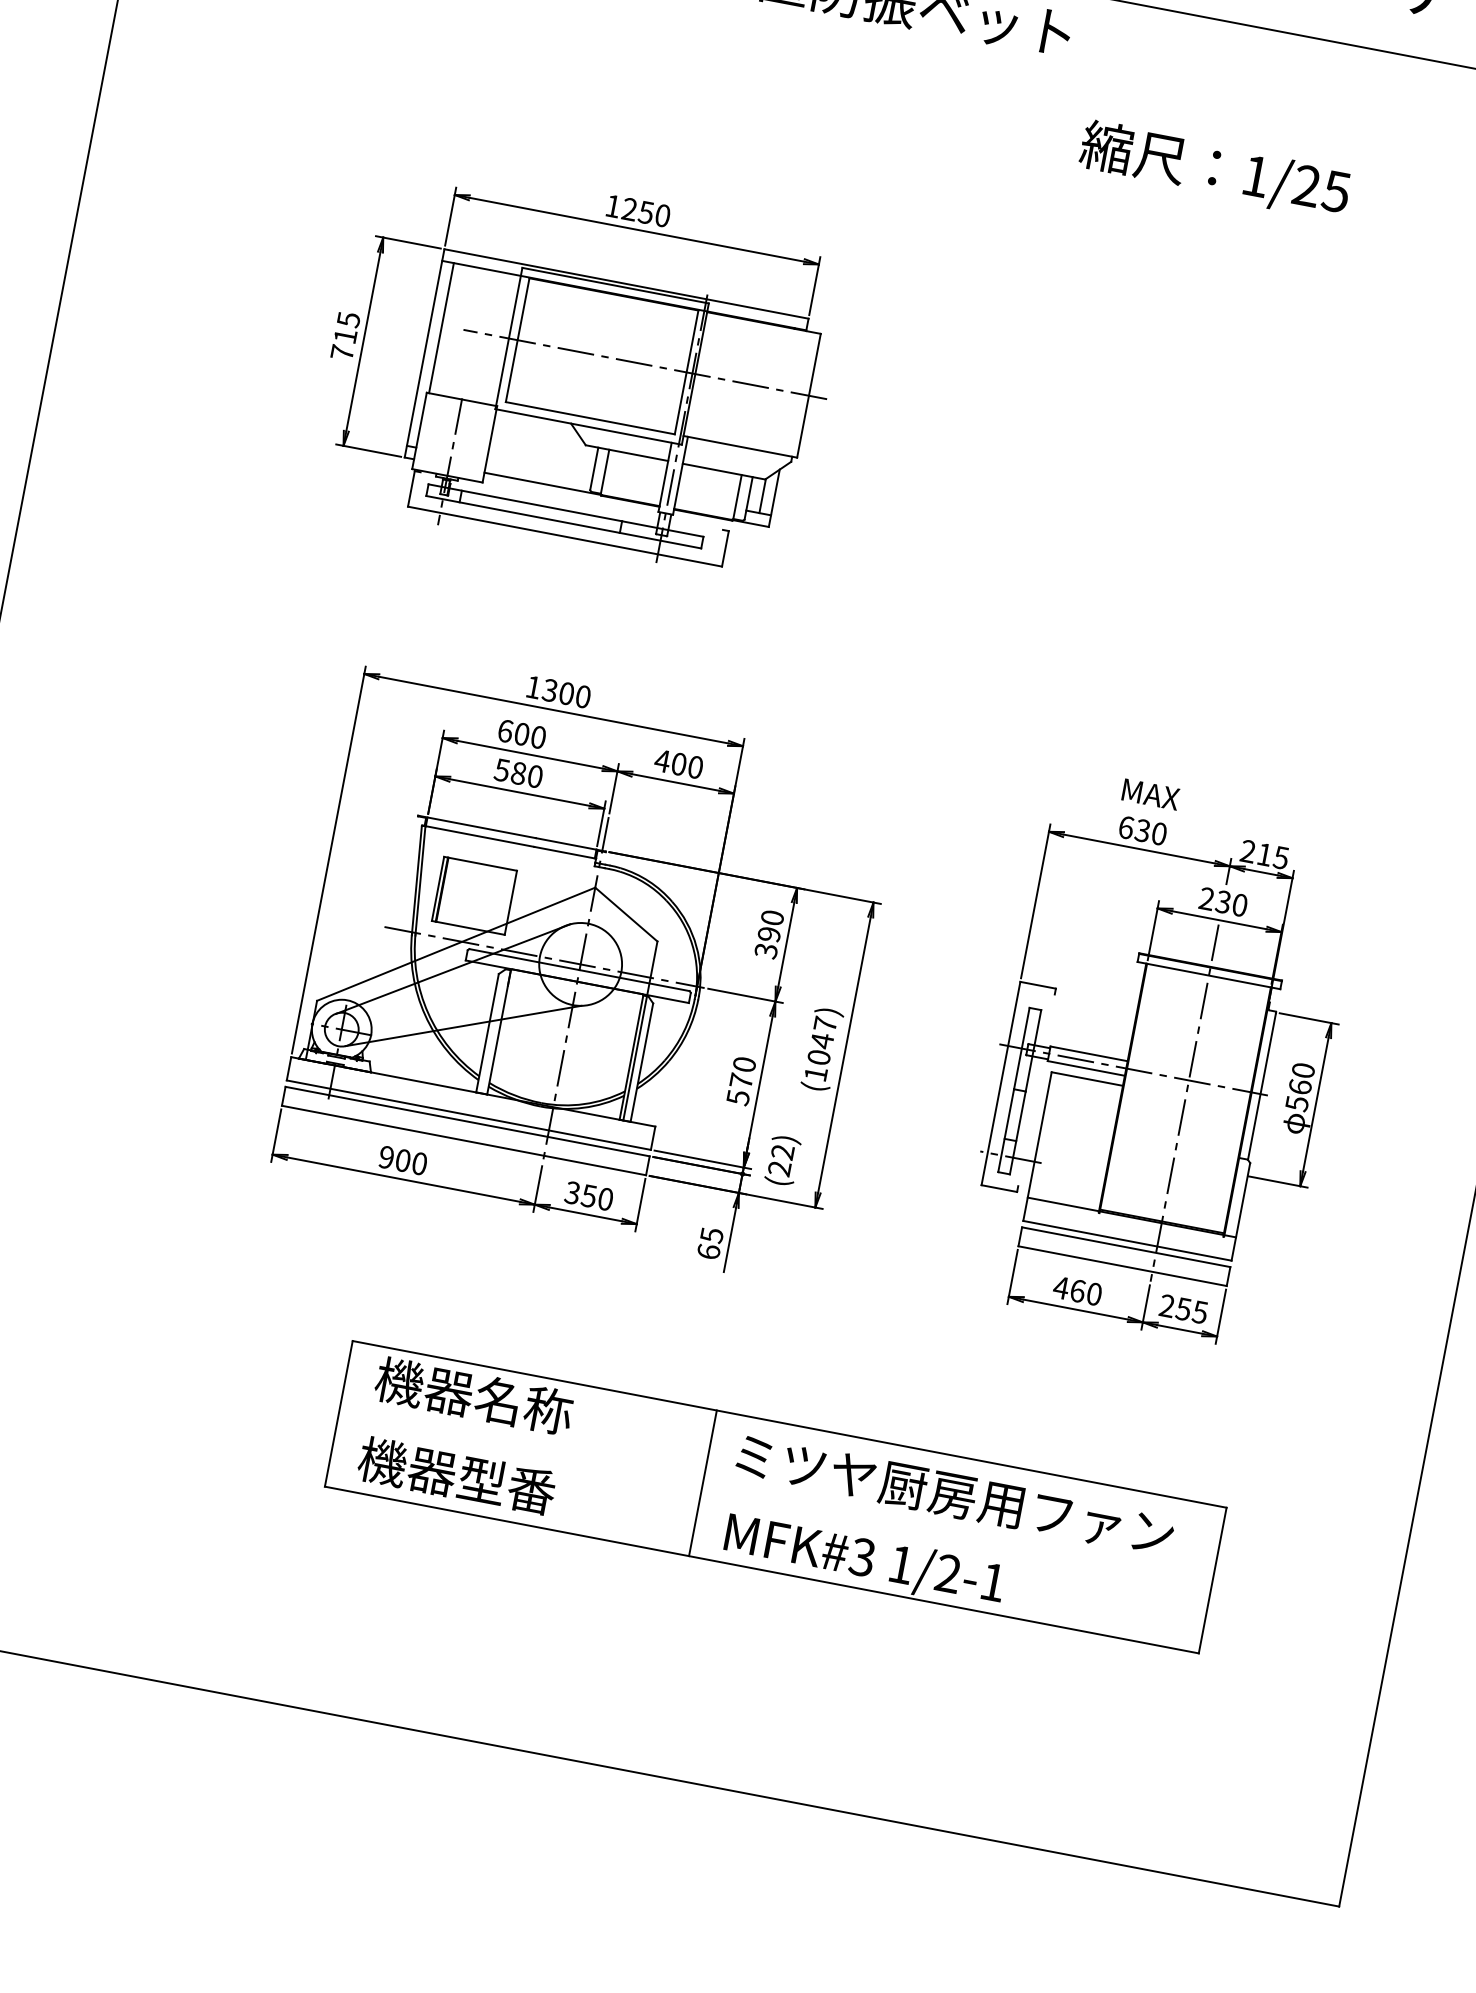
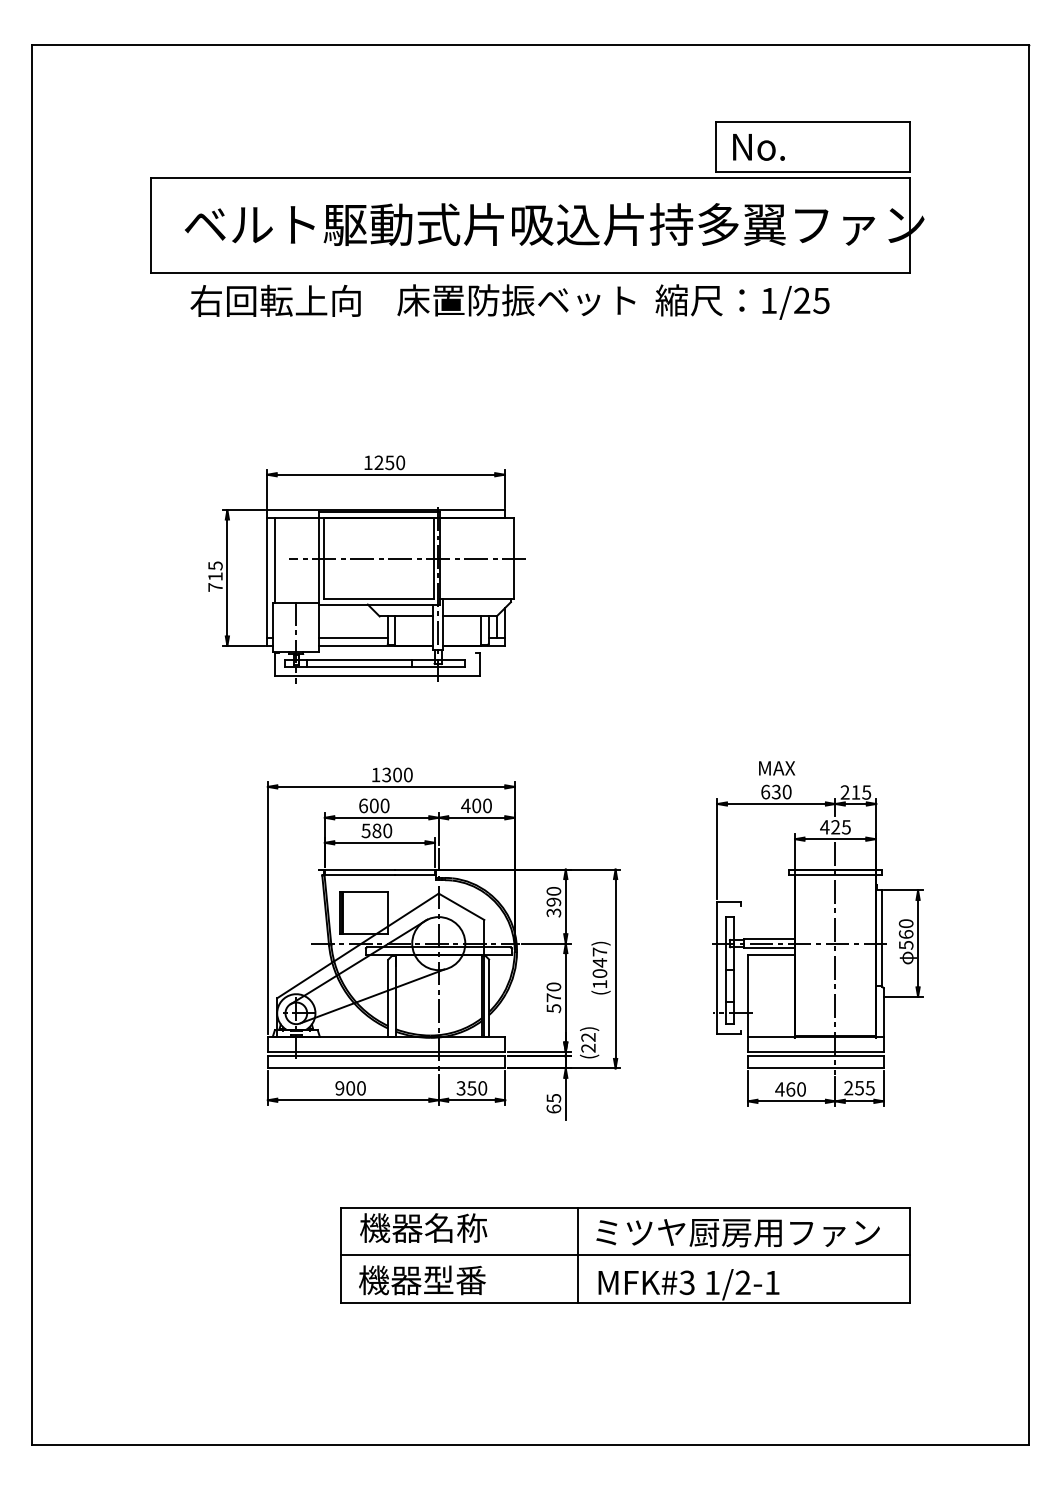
text: (1215, 169) -> (742, 301), moved
line: (539, 471) -> (353, 638), added
text: (1223, 902) -> (835, 827), 230 -> 425
line: (775, 1497) -> (625, 1255), added

